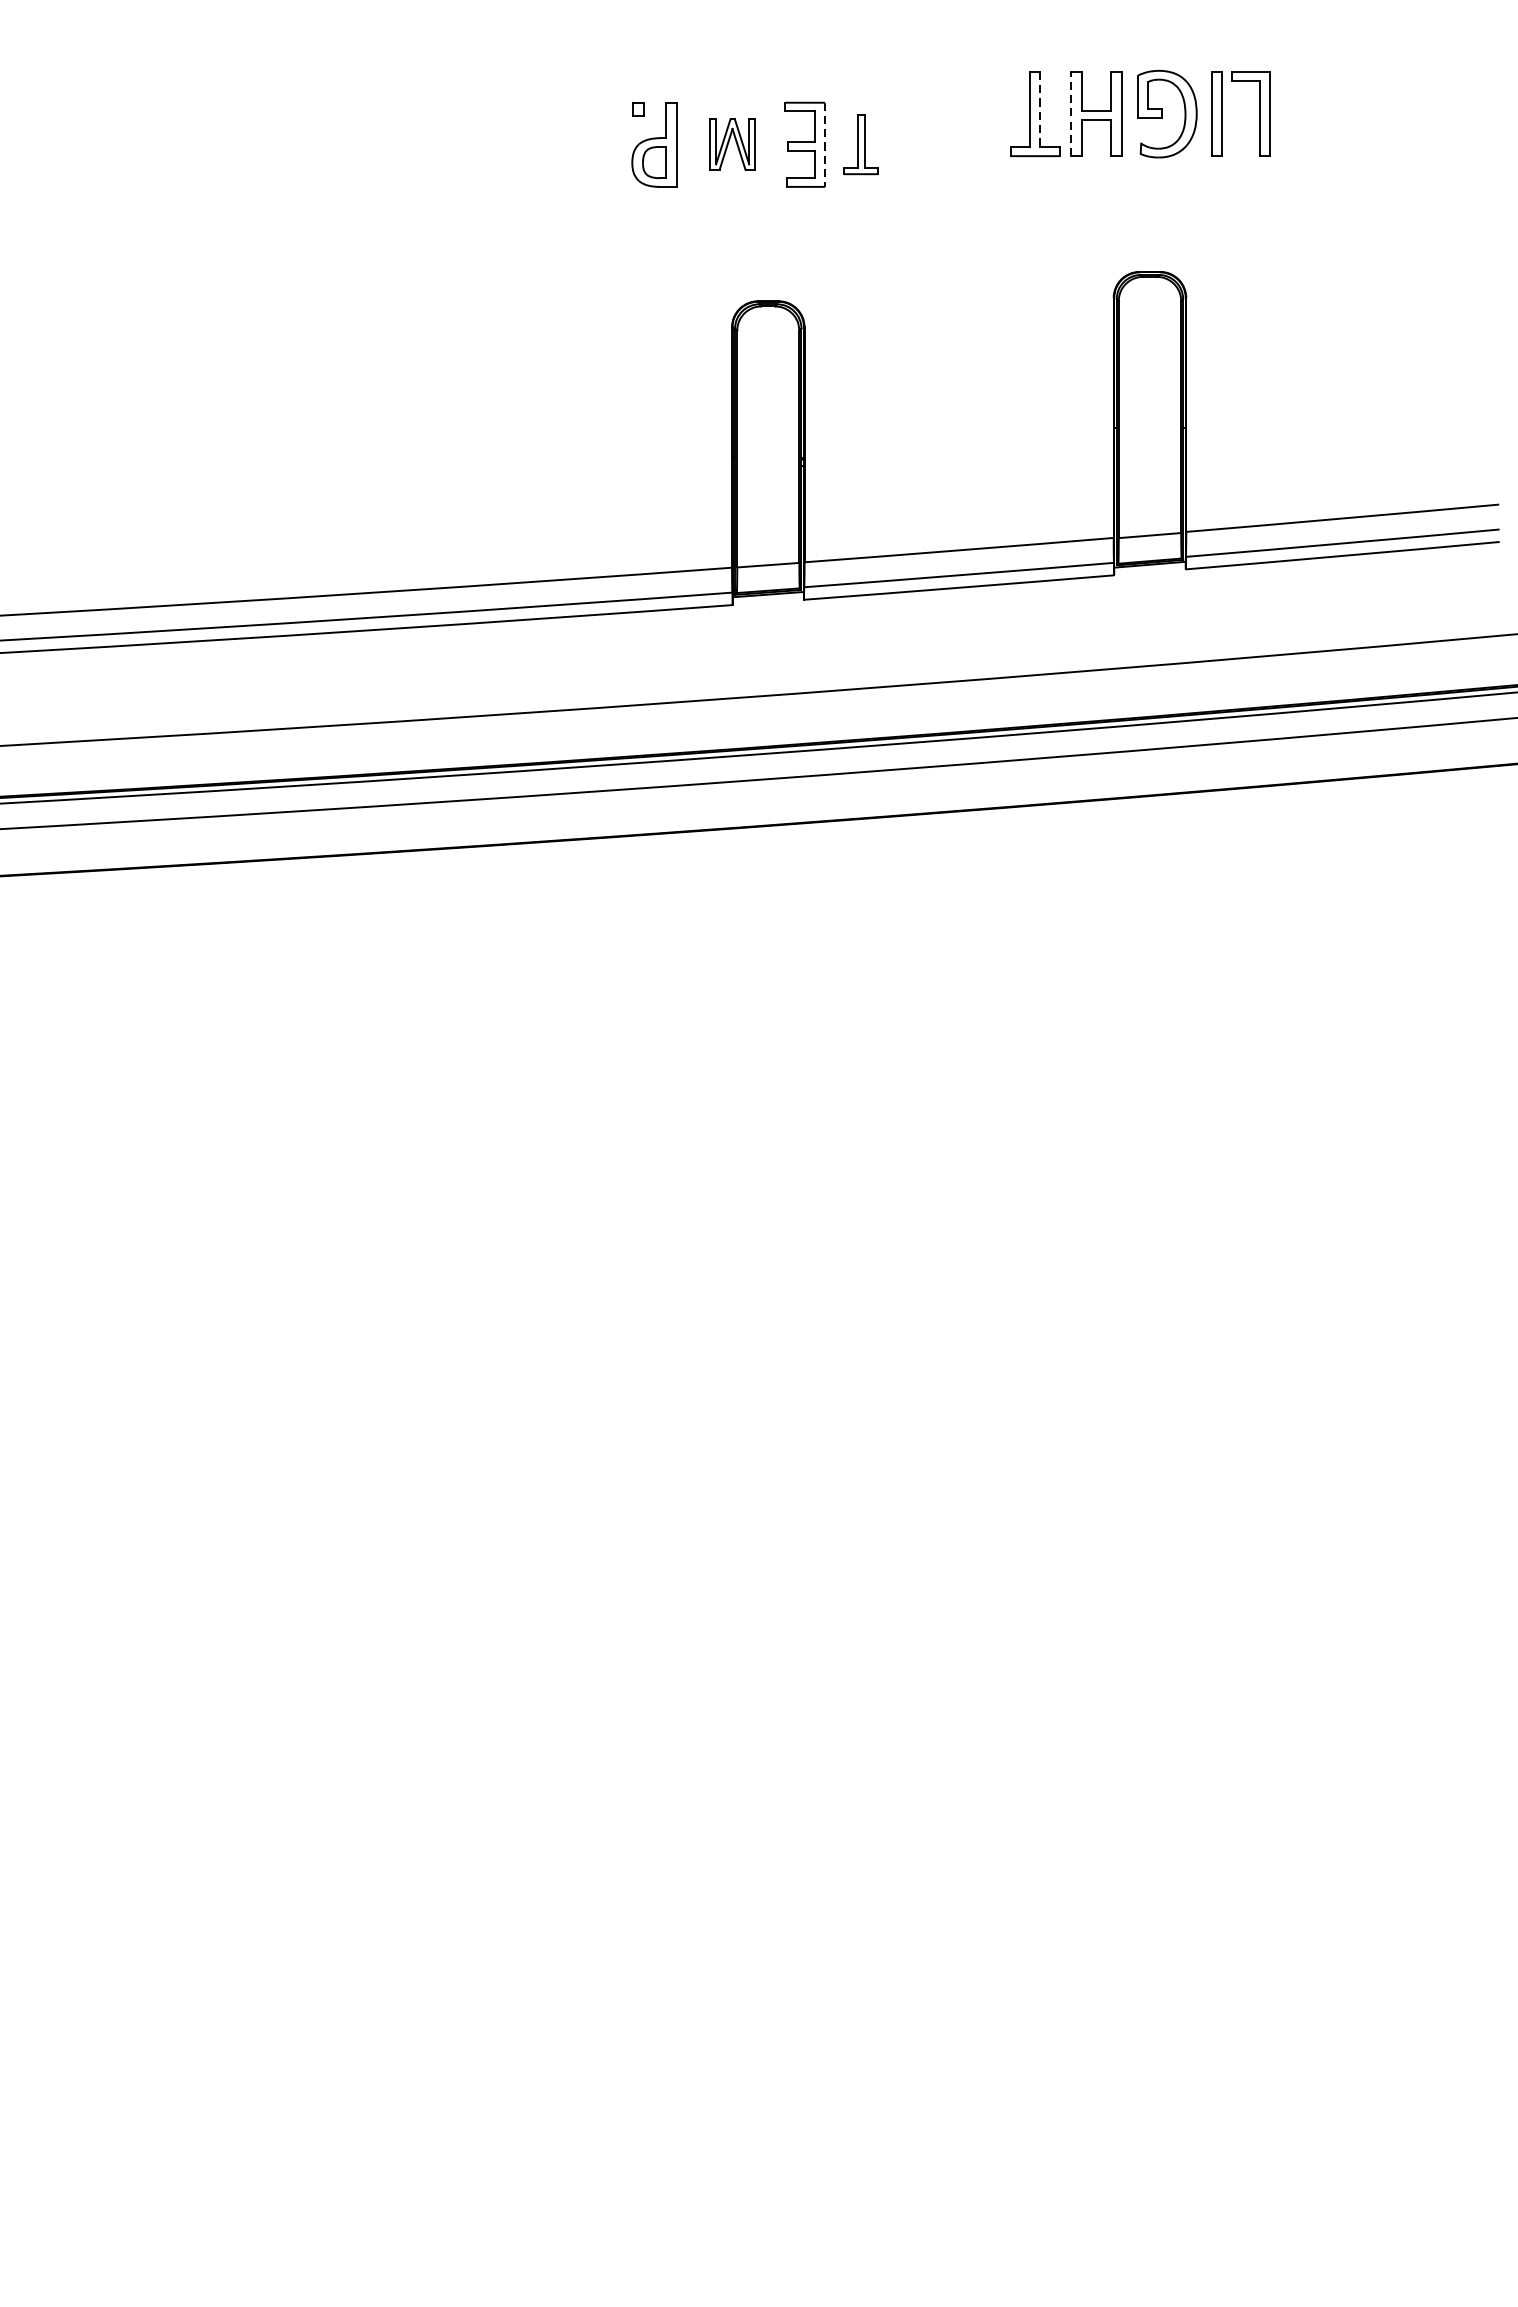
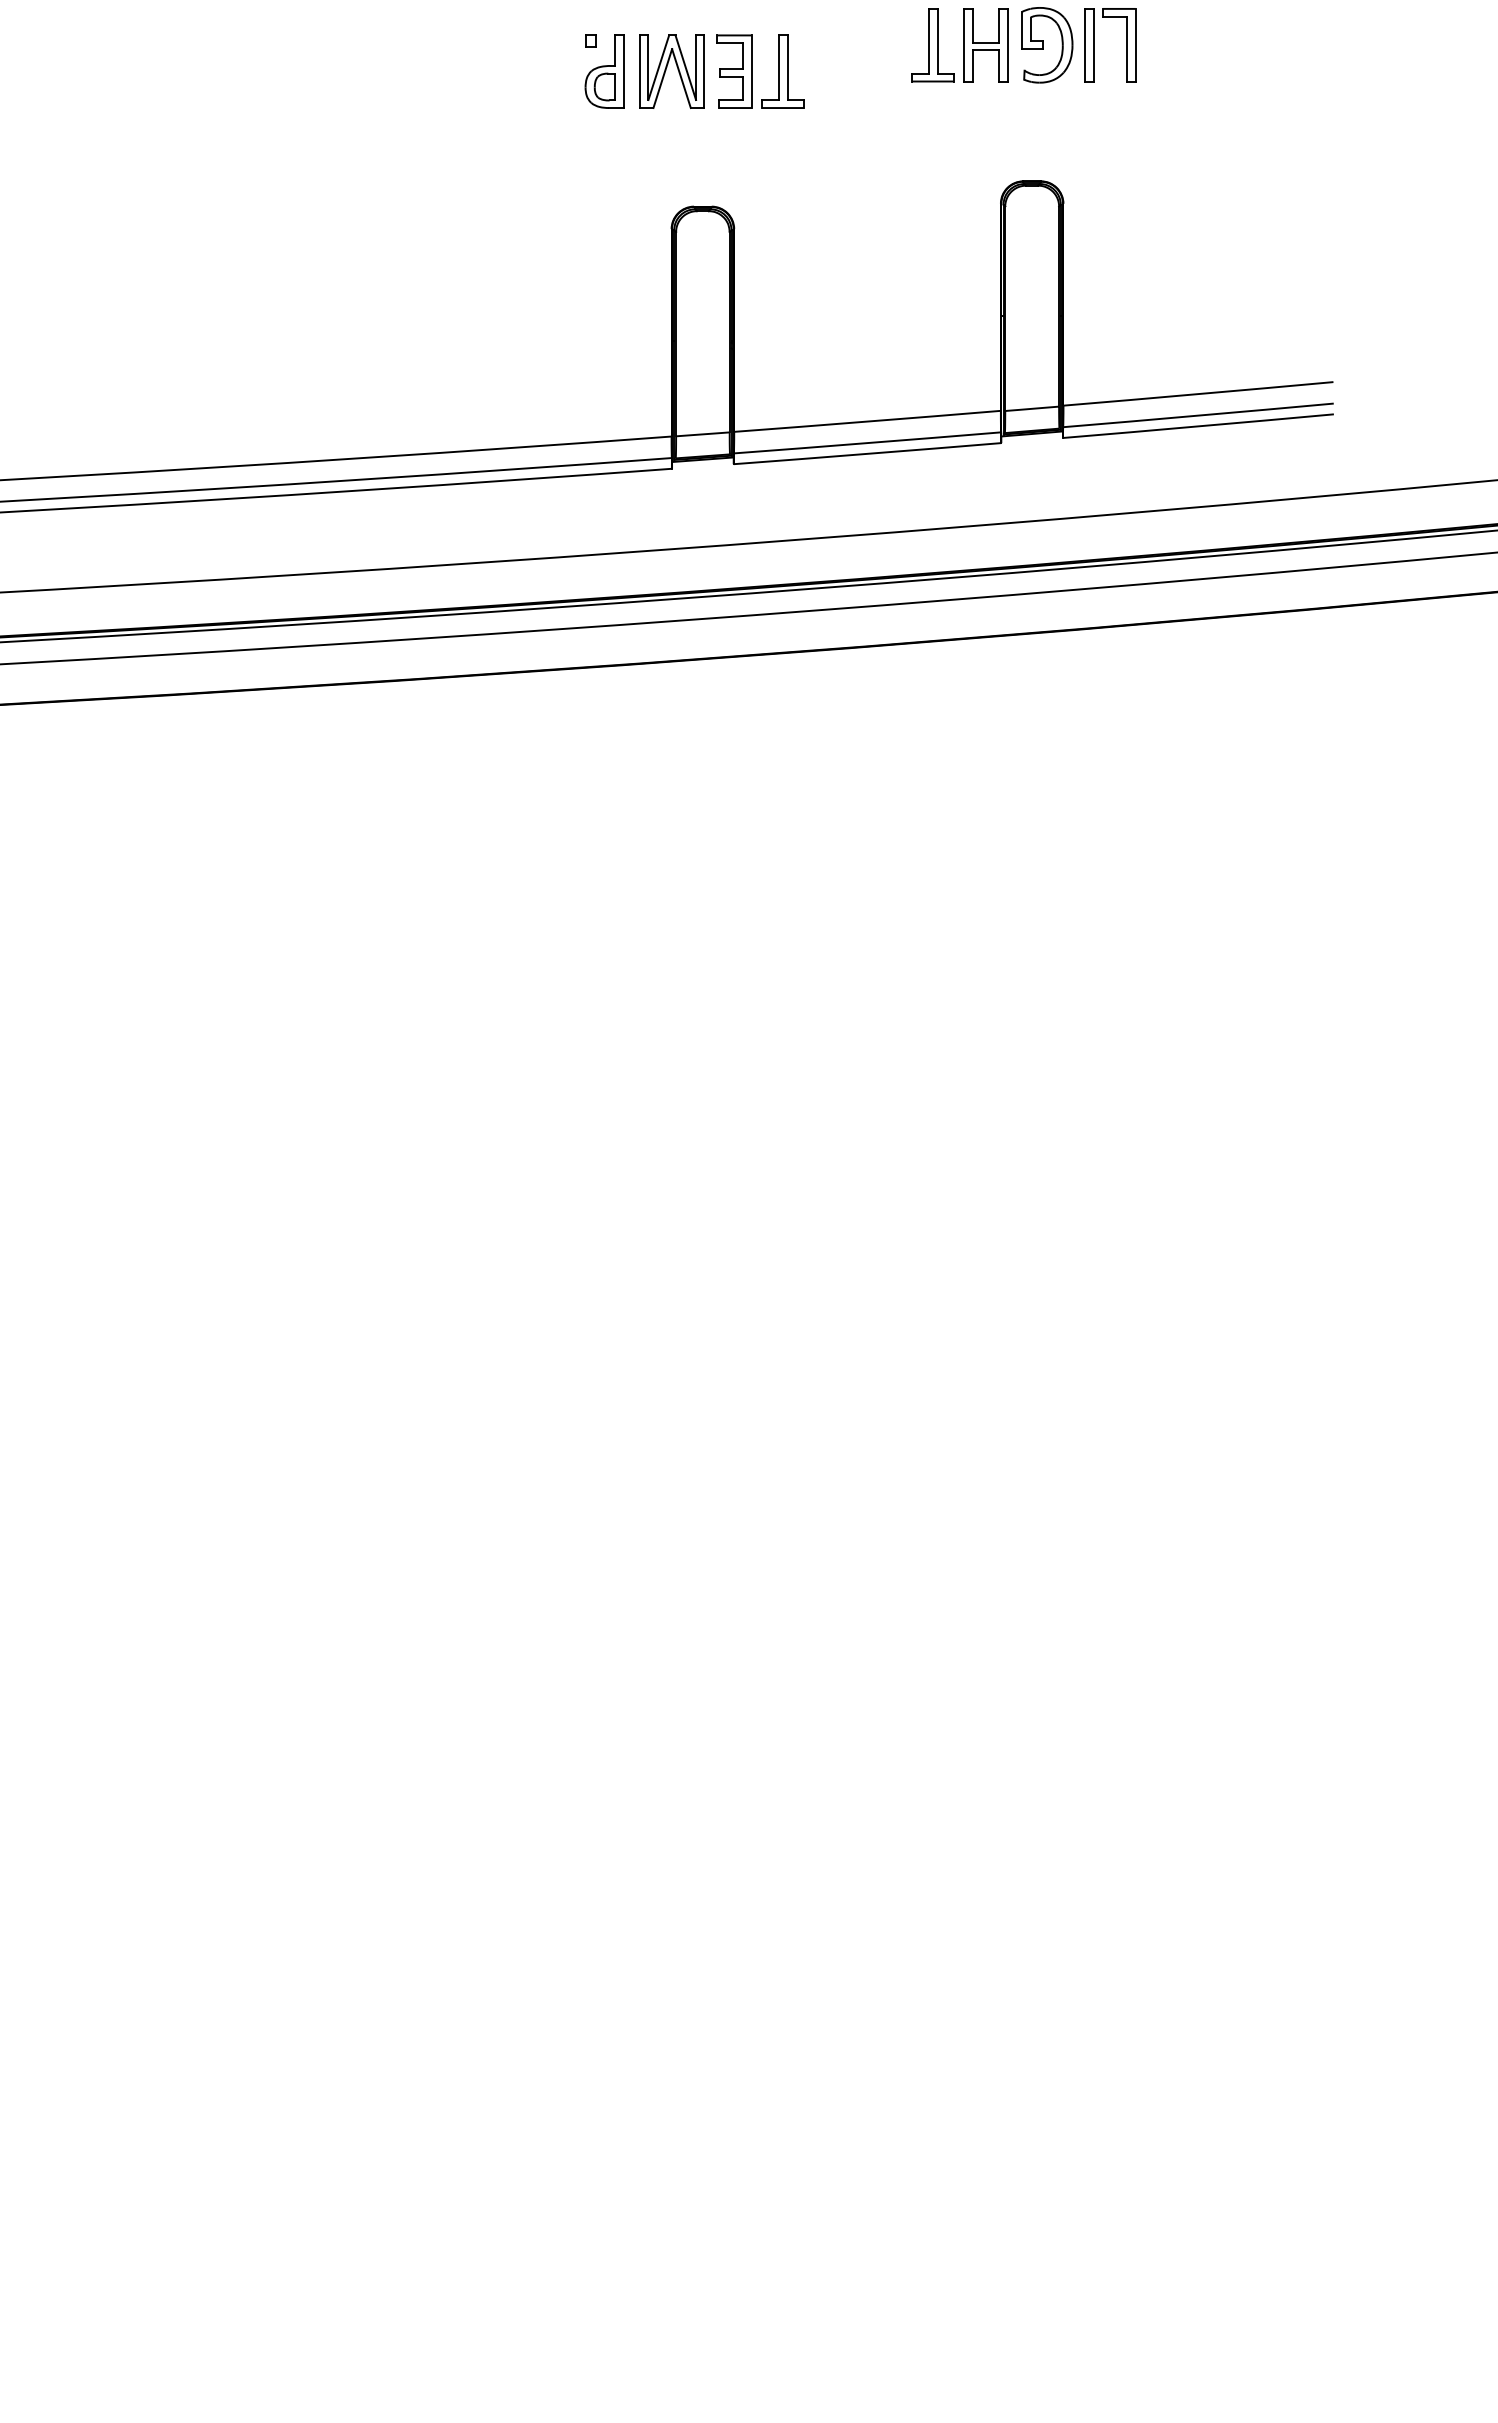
line: (1040, 109) -> (937, 41), dashed -> solid
line: (1071, 113) -> (964, 44), dashed -> solid
part: (731, 144) -> (671, 71), size x1.67
part: (860, 144) -> (782, 71), size x1.43
line: (824, 145) -> (751, 72), dashed -> solid

